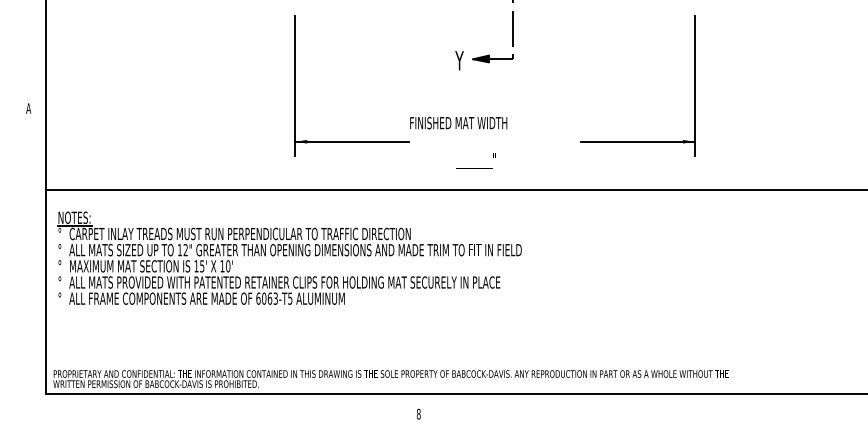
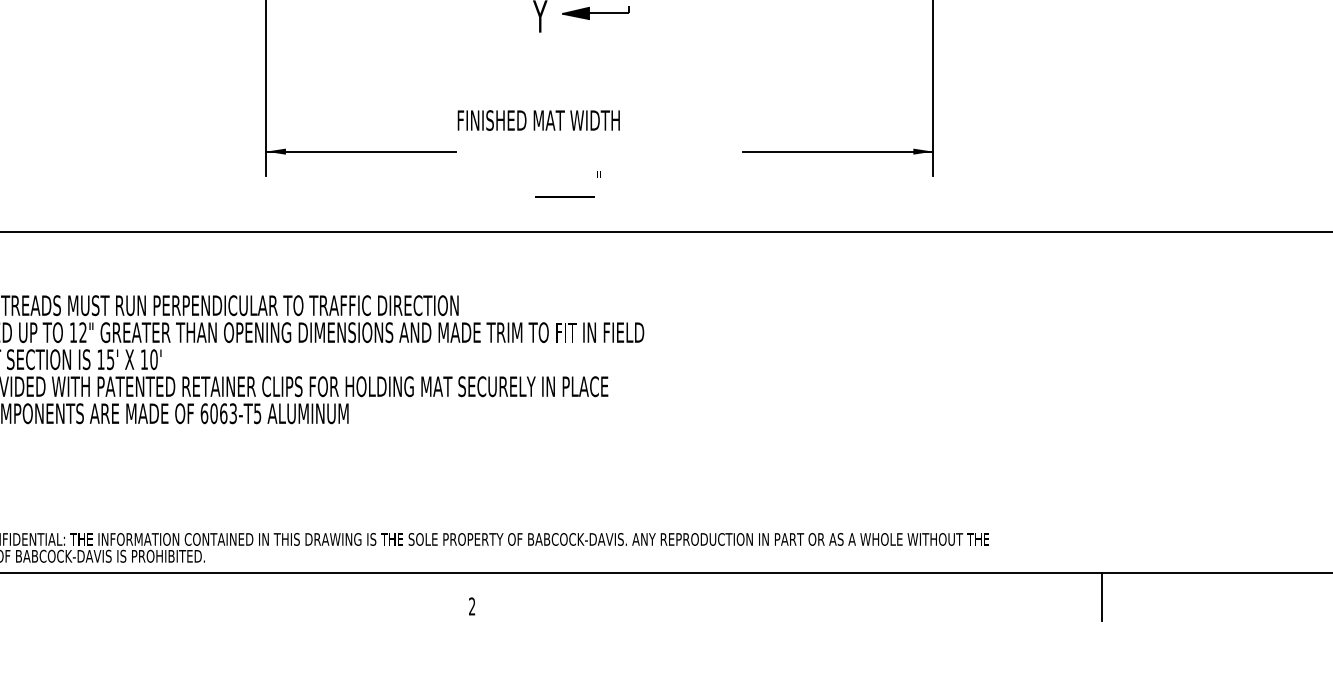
line: (795, 408) -> (1101, 597), added
text: (418, 414) -> (471, 607), 8 -> 2

